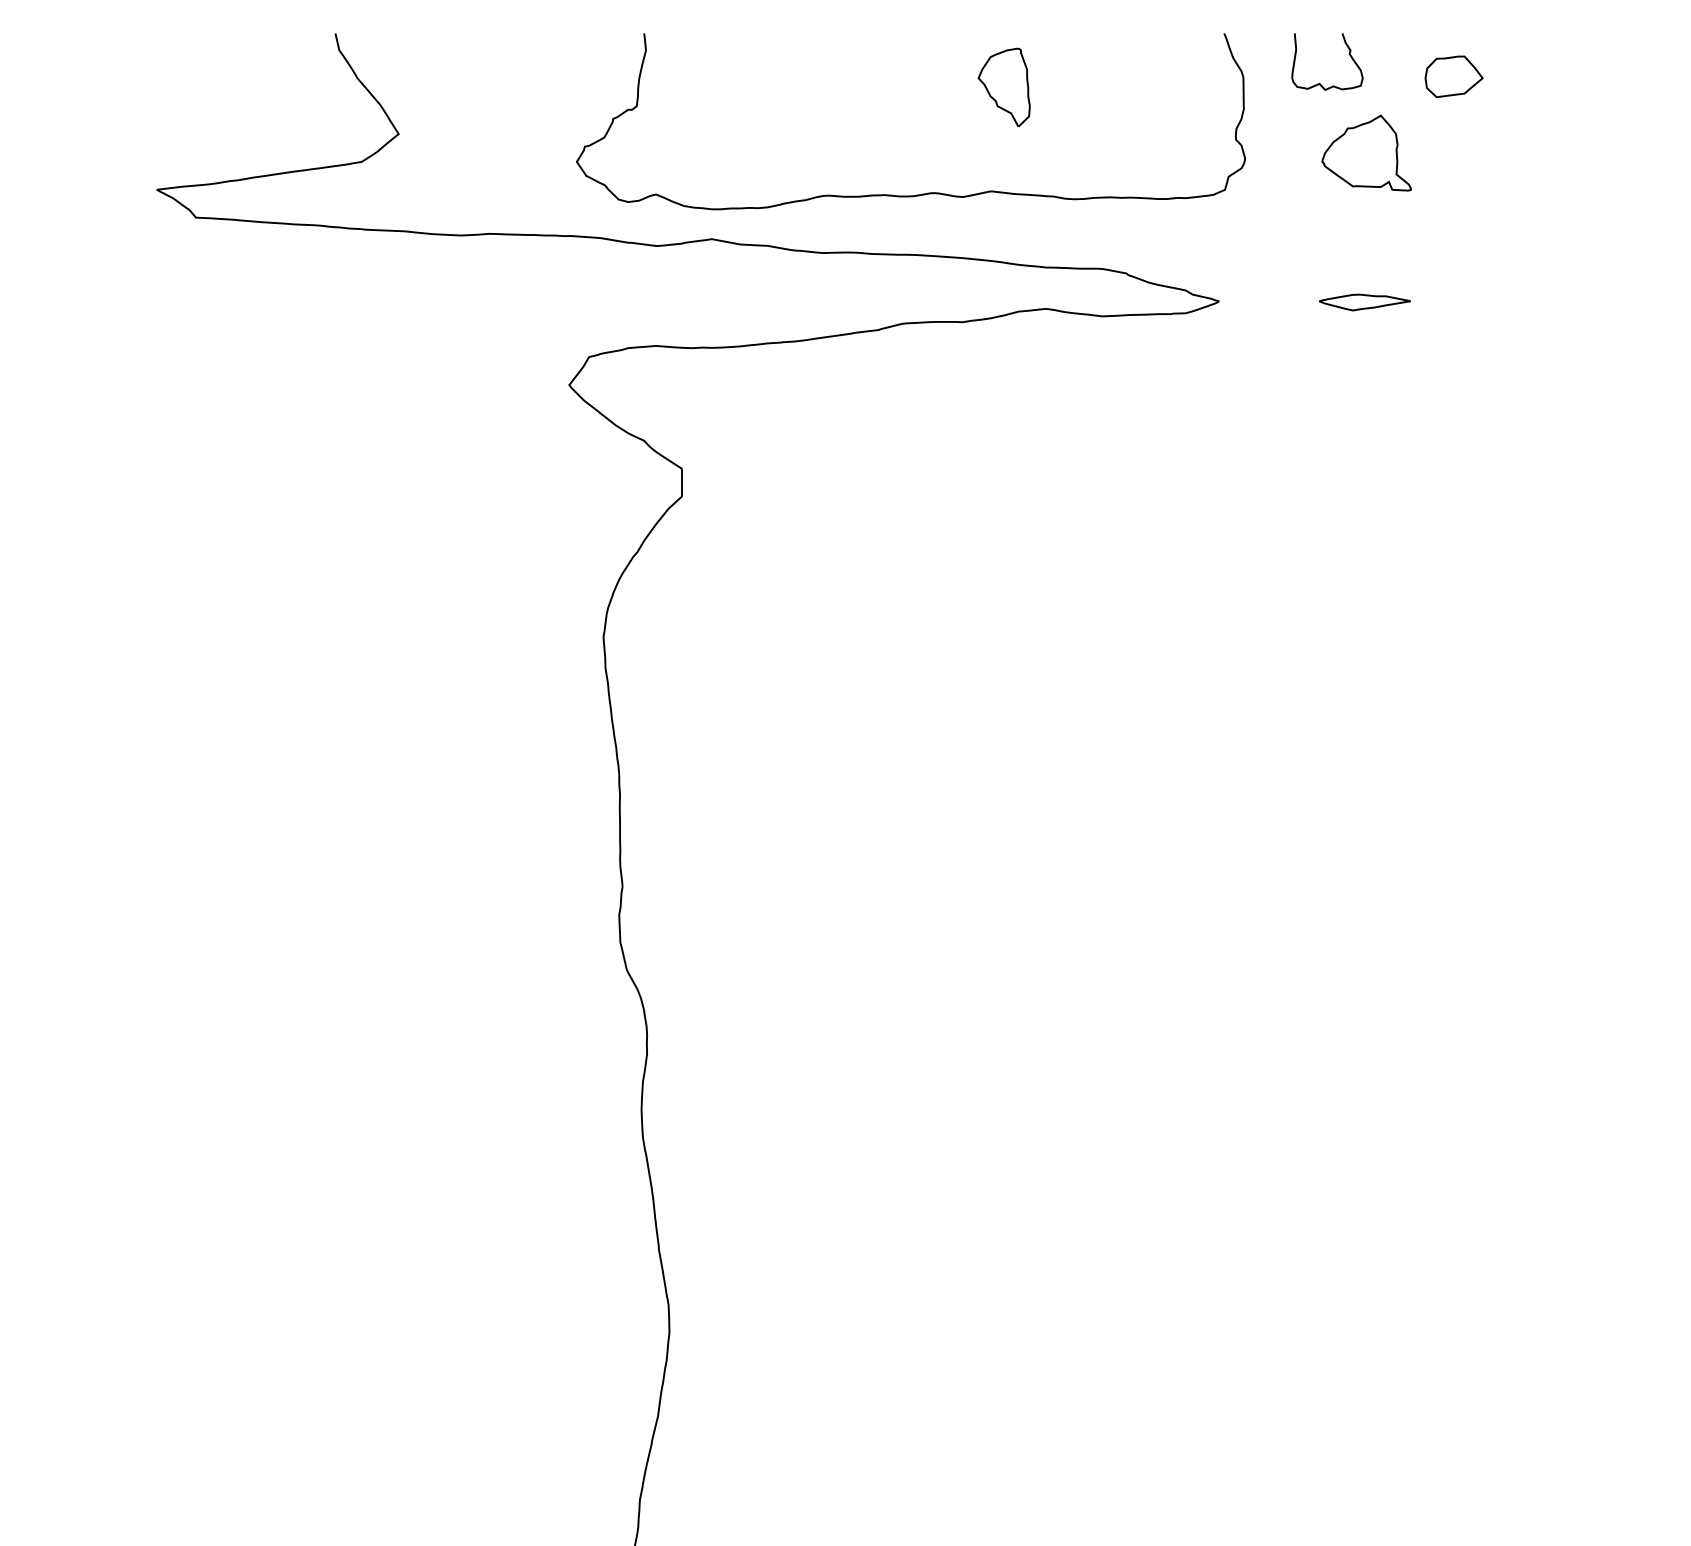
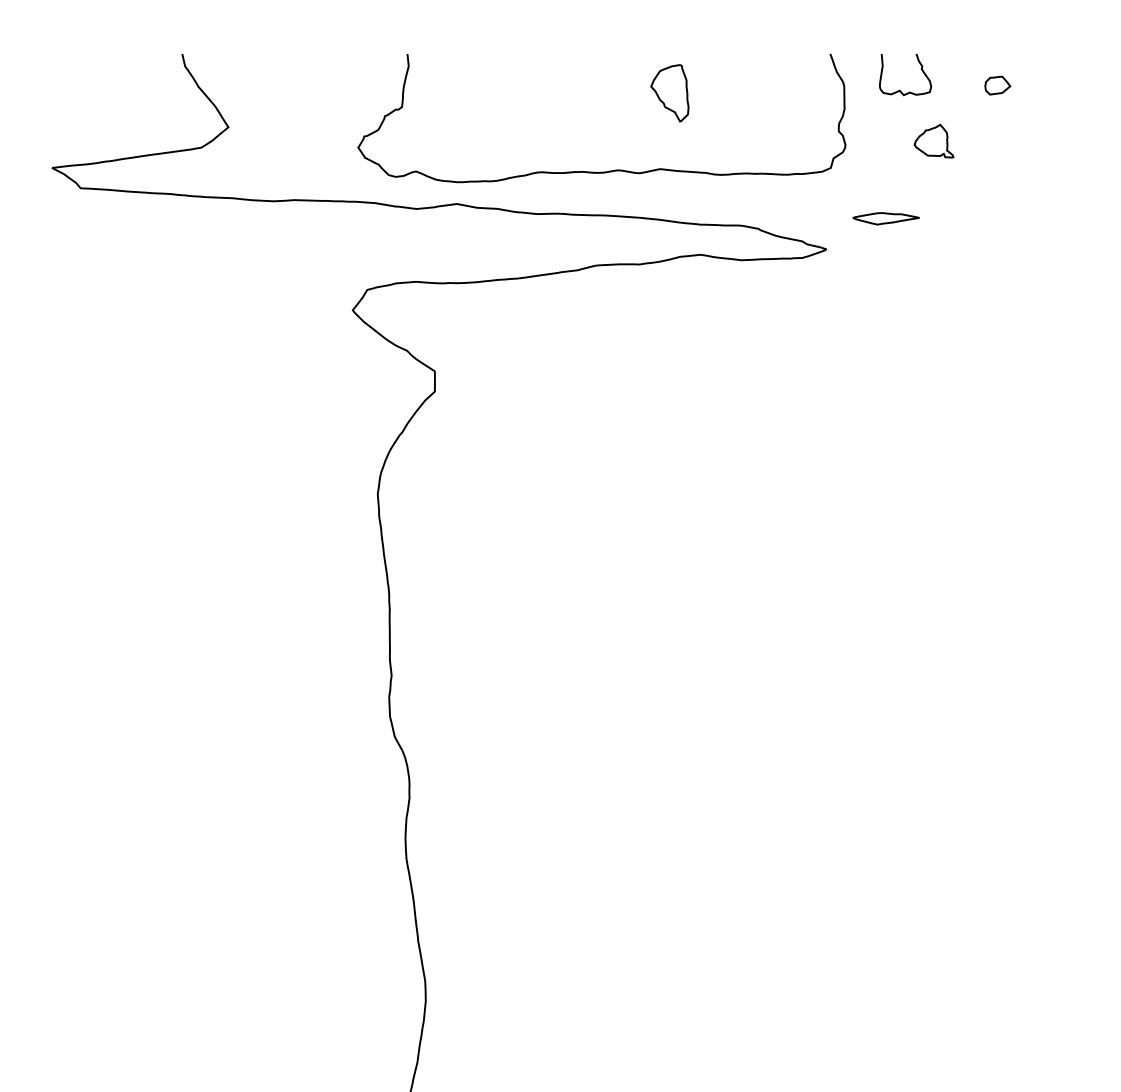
part: (1453, 76) -> (997, 85), size x0.6
part: (1366, 152) -> (933, 140), size x0.6
part: (1364, 302) -> (885, 218), moved

